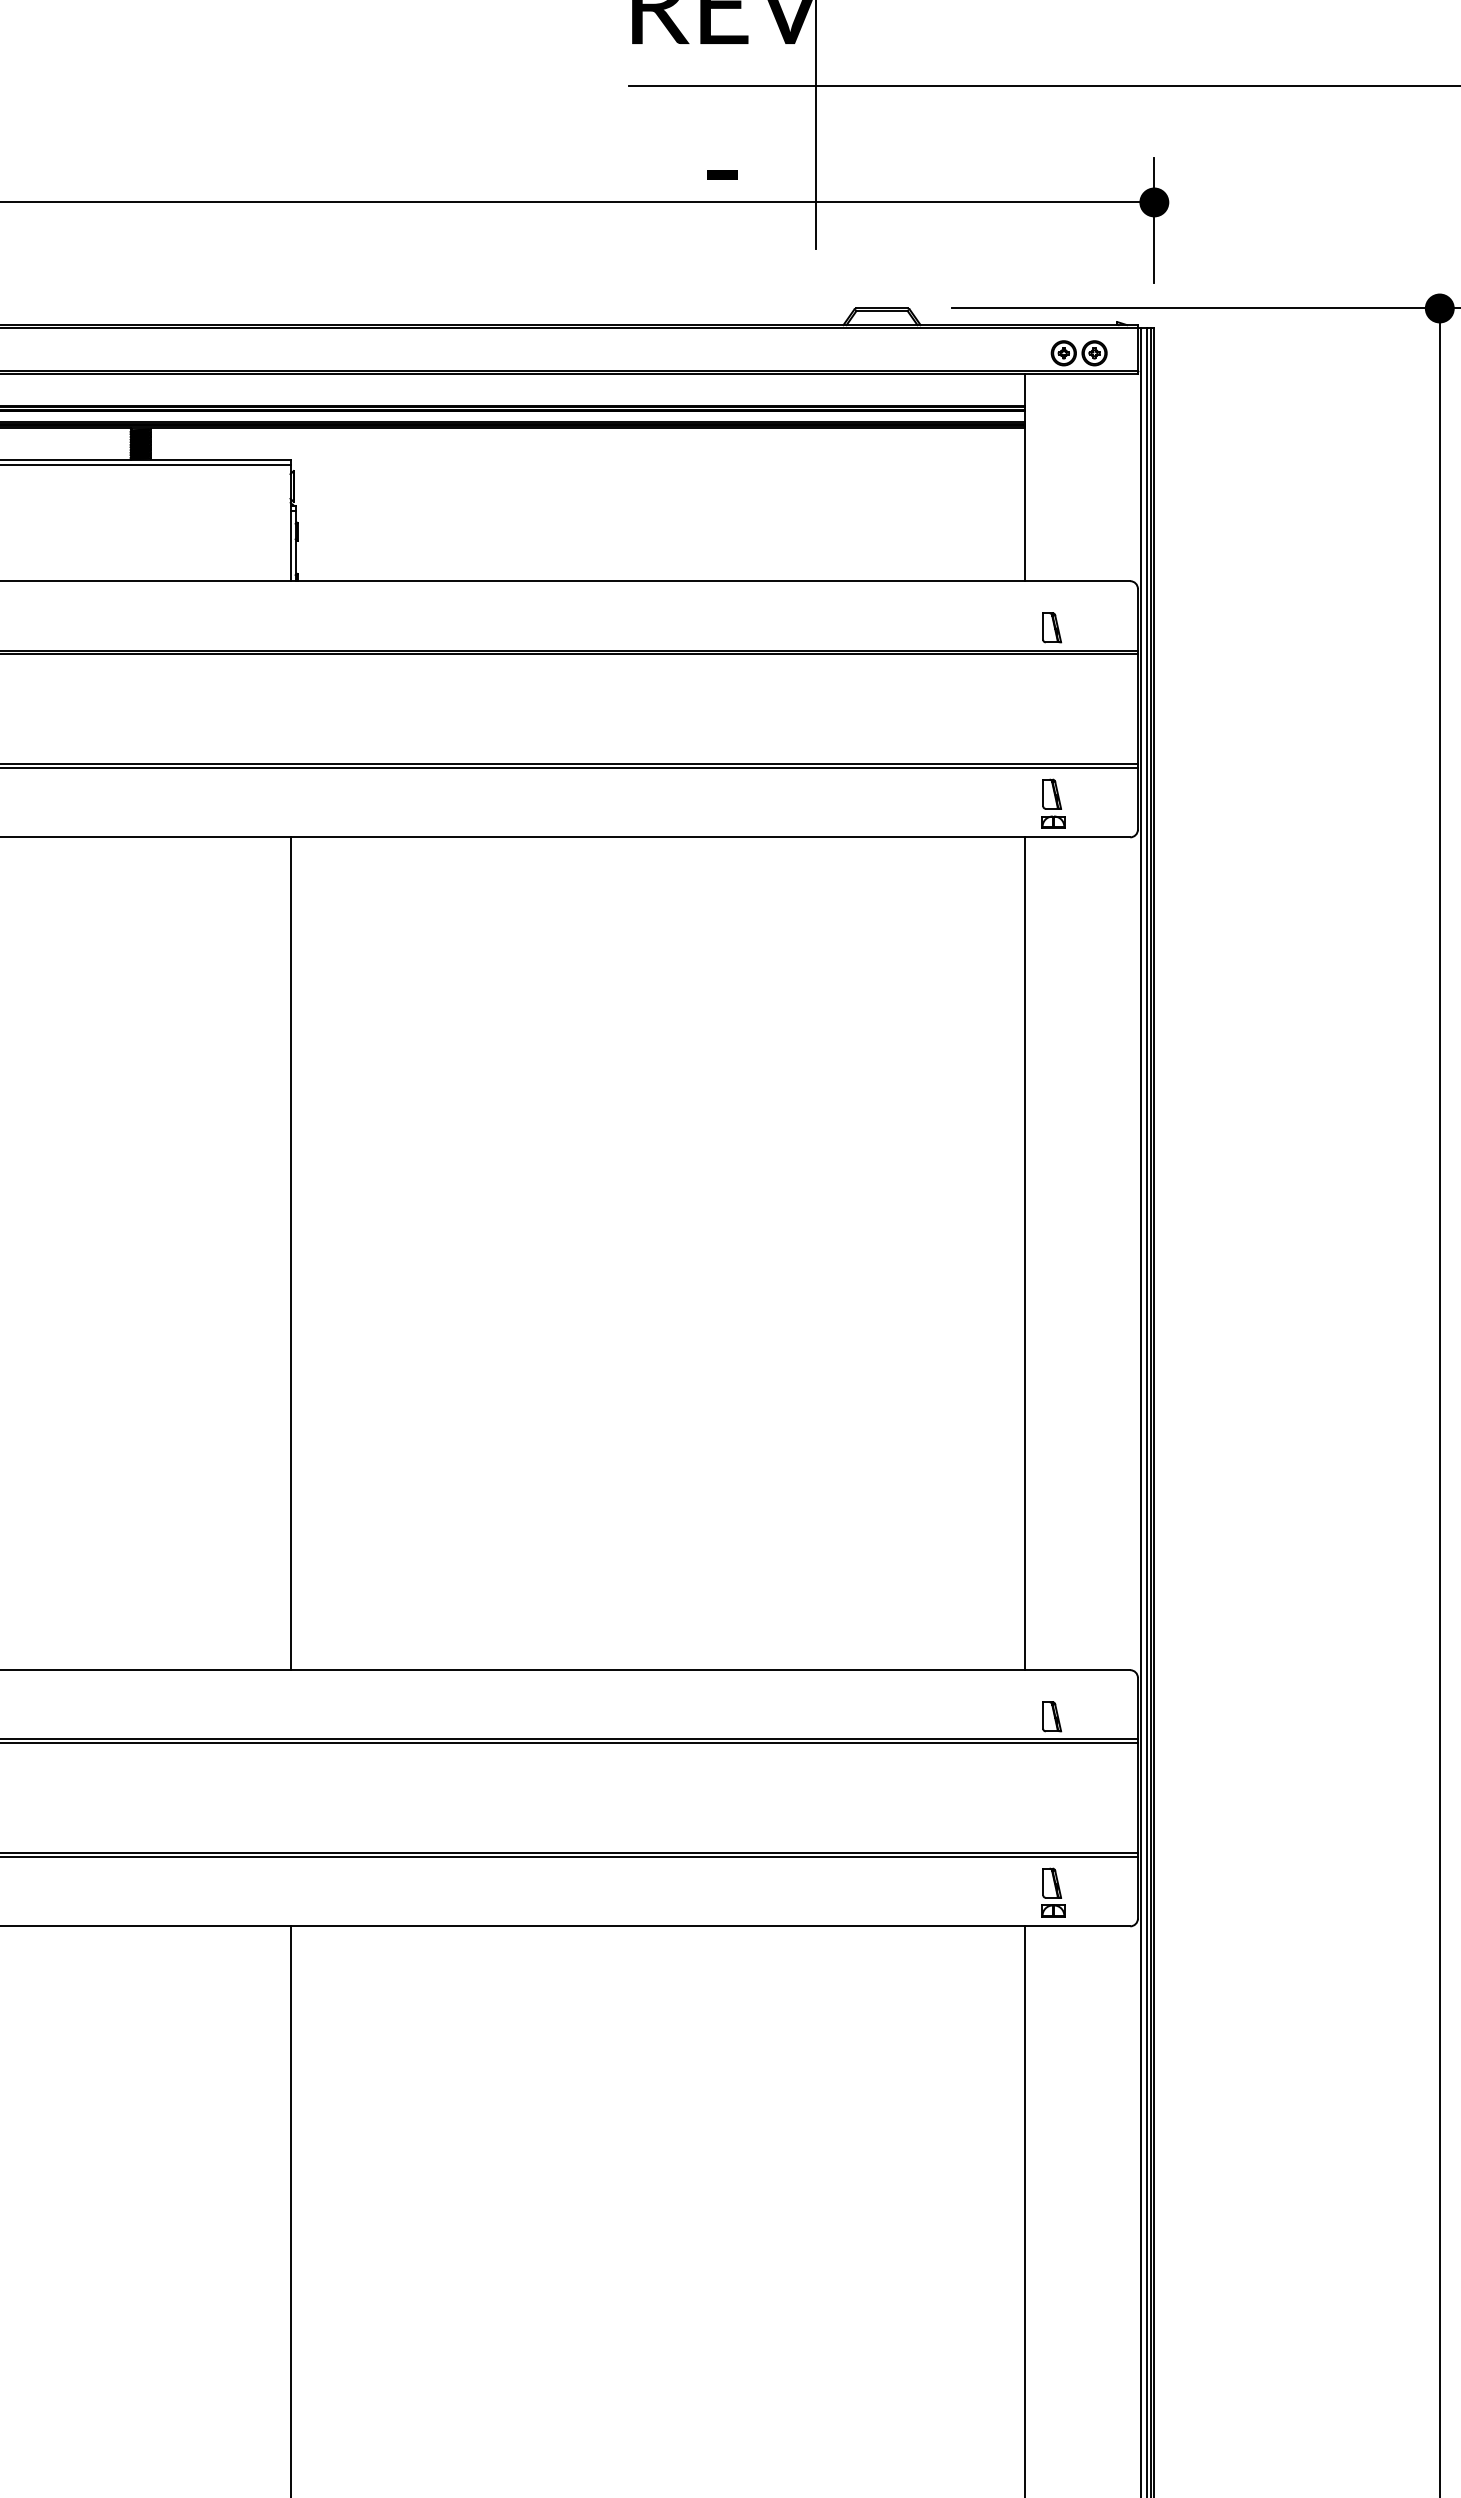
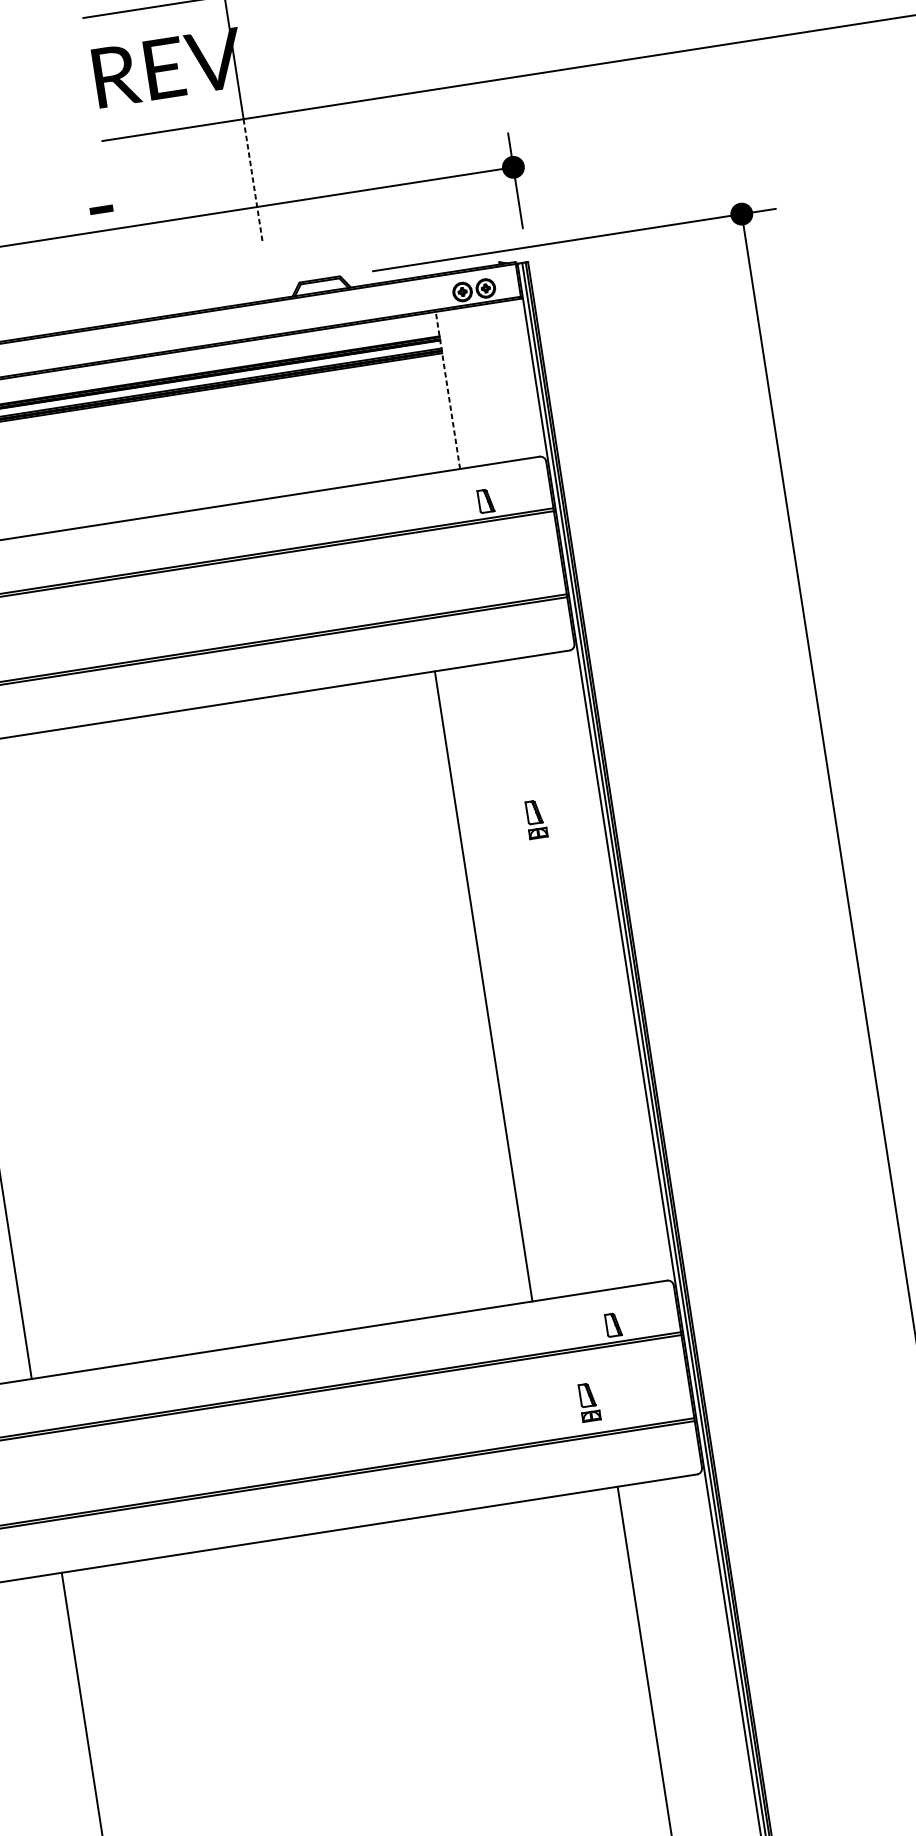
line: (815, 168) -> (253, 181), solid -> dashed
text: (722, 174) -> (101, 209), moved
line: (1025, 477) -> (448, 390), solid -> dashed
part: (1053, 803) -> (536, 819), moved
line: (1025, 1253) -> (483, 986), moved
part: (1053, 1892) -> (589, 1402), moved

